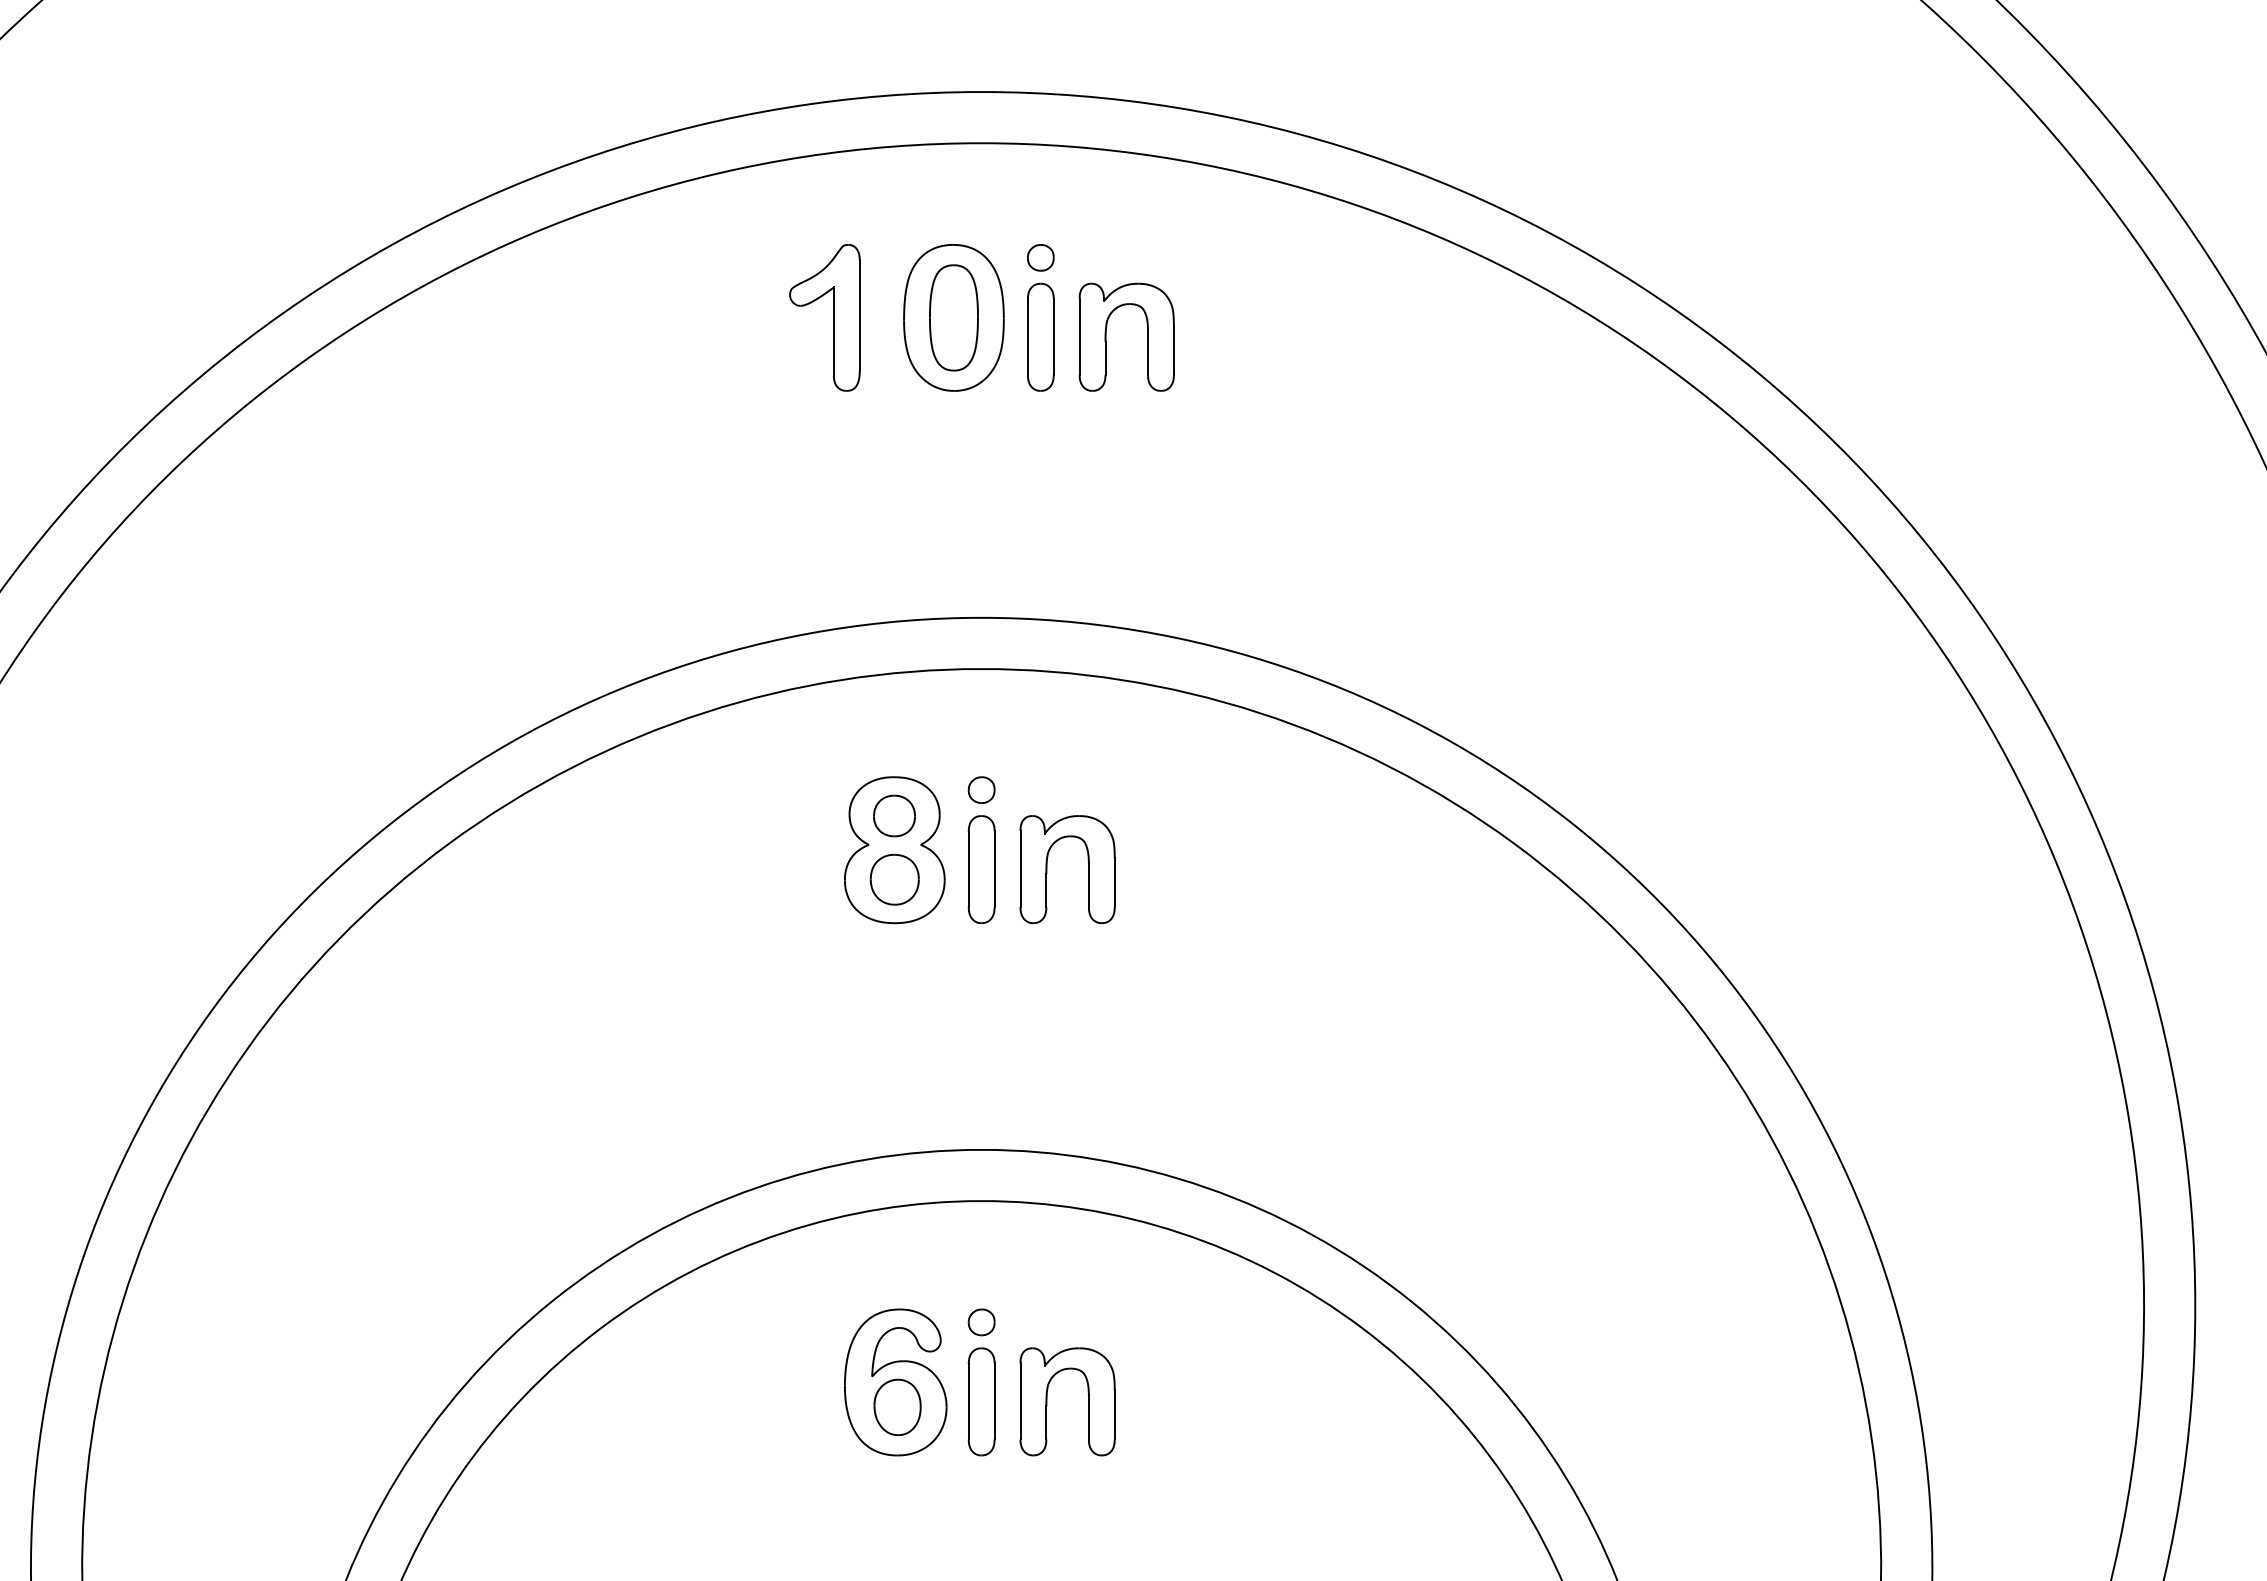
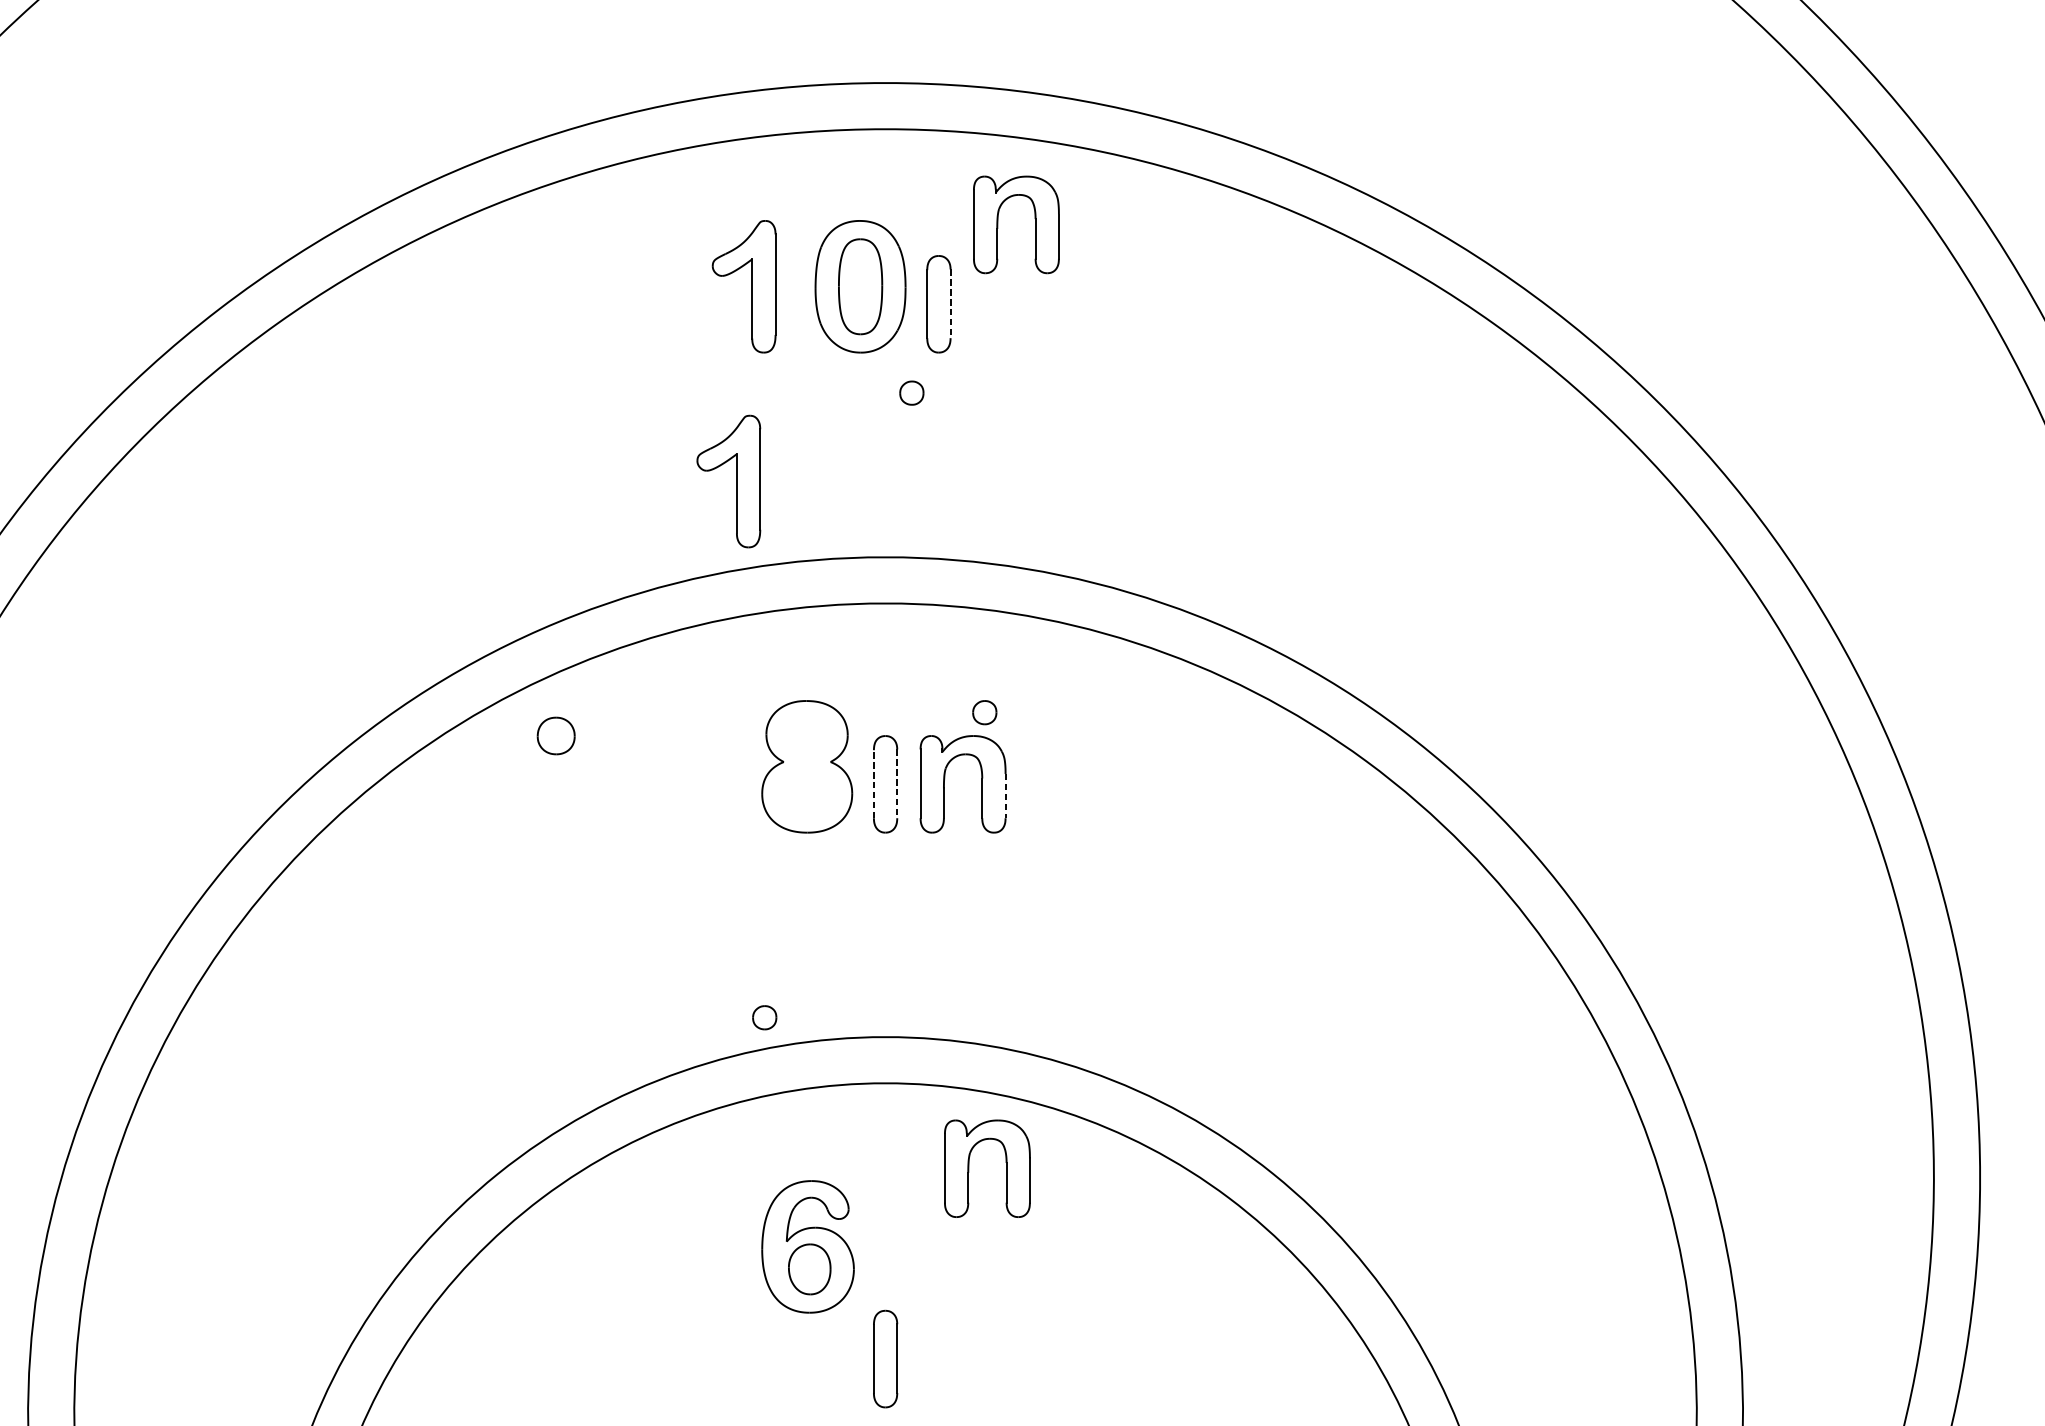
part: (1040, 257) -> (911, 392), moved
part: (1106, 336) -> (998, 224), moved
line: (1053, 337) -> (950, 304), solid -> dashed
part: (816, 533) -> (736, 481), added
part: (981, 789) -> (984, 712), moved
part: (894, 815) -> (556, 735), moved
line: (968, 869) -> (873, 784), solid -> dashed
line: (994, 869) -> (897, 784), solid -> dashed
part: (894, 879) -> (806, 793), removed
line: (1114, 882) -> (1005, 795), solid -> dashed
part: (981, 1322) -> (764, 1017), moved
part: (981, 1401) -> (885, 1358), moved
part: (1047, 1401) -> (969, 1168), moved

